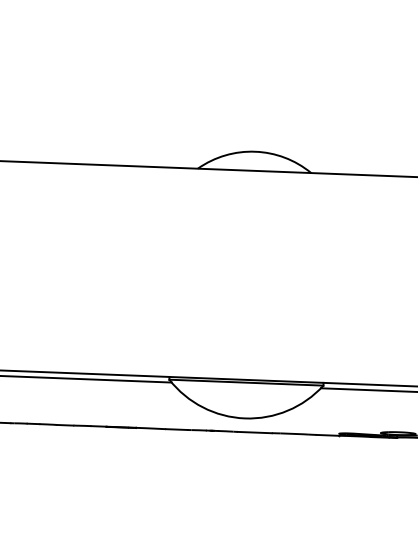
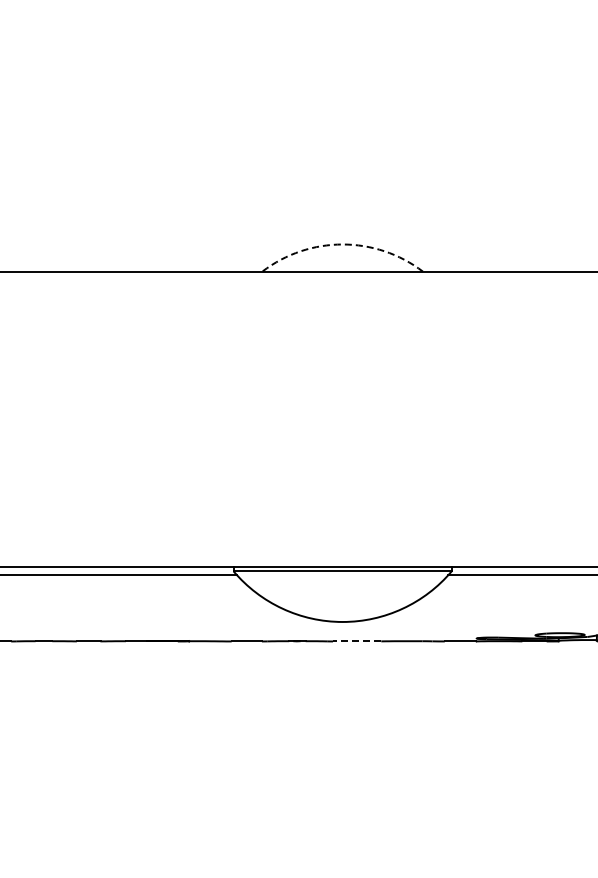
arc: (255, 151) -> (342, 244), solid -> dashed
line: (254, 432) -> (356, 641), solid -> dashed

